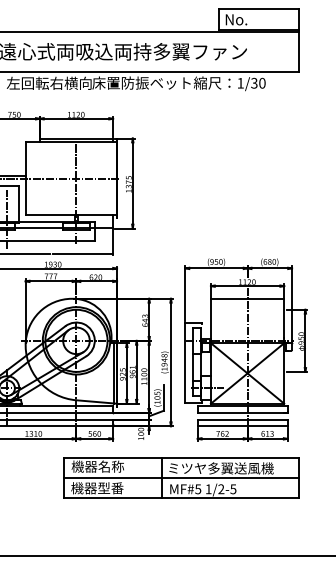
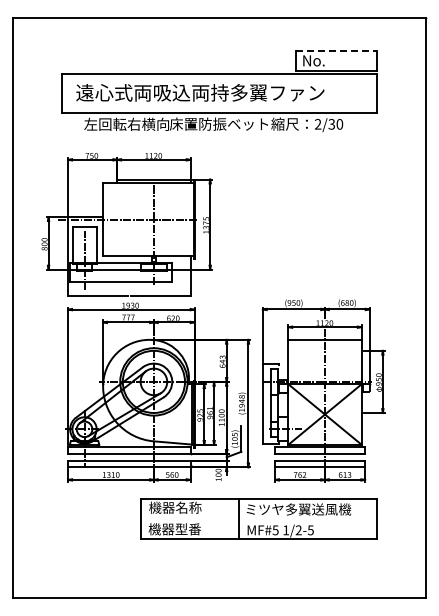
line: (259, 9) -> (336, 50), solid -> dashed
text: (240, 83) -> (317, 124), 1/30 -> 2/30
line: (181, 478) -> (258, 519), removed

